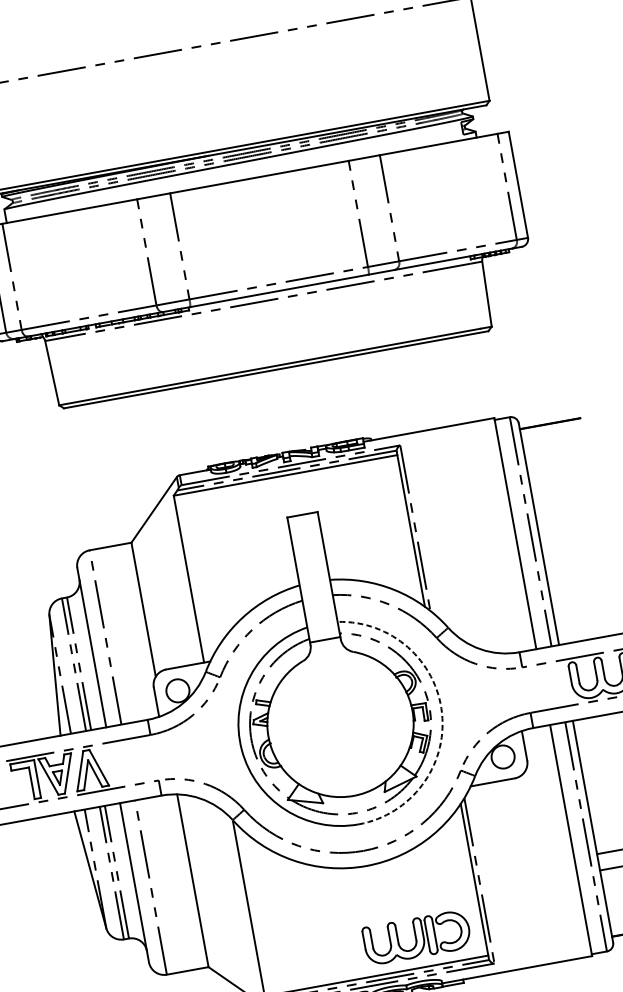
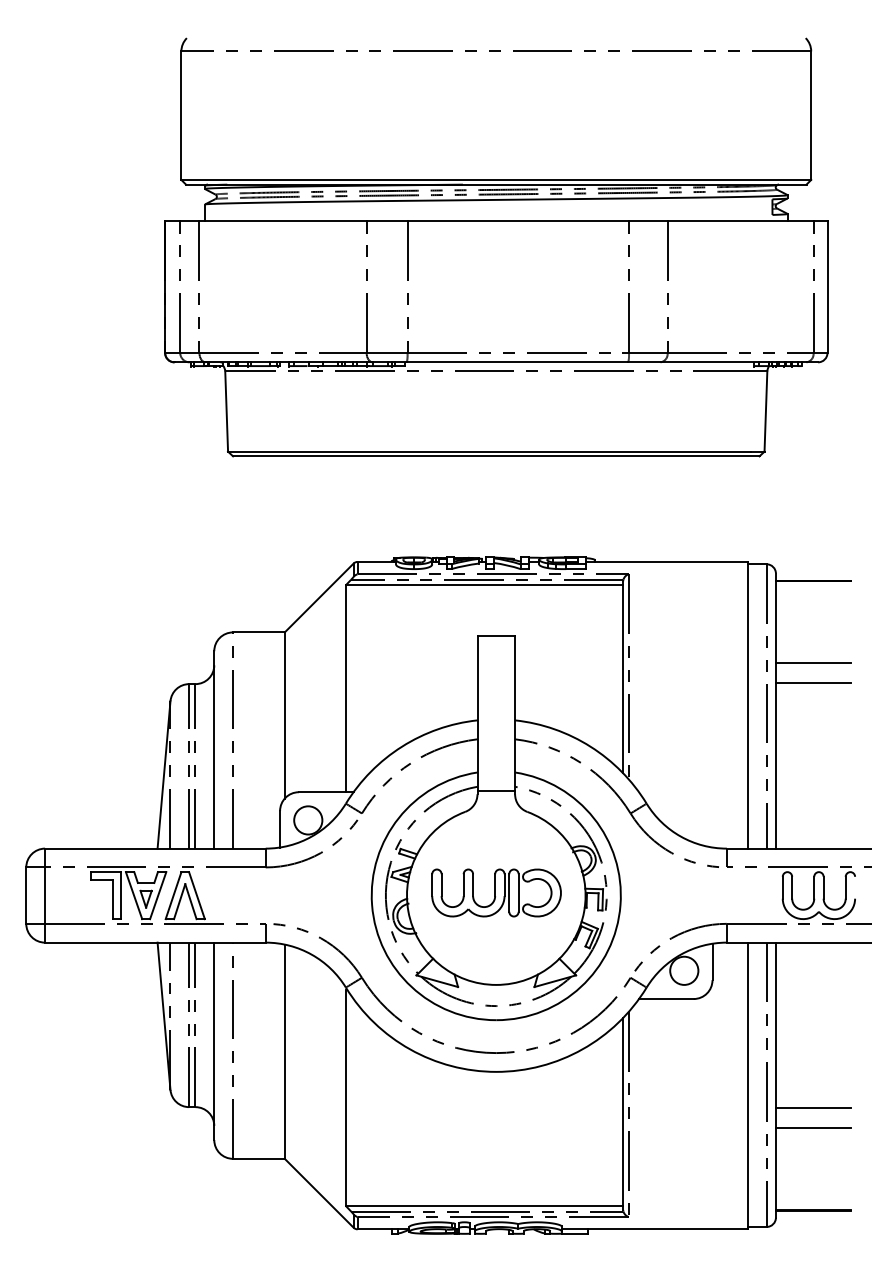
line: (561, 490) -> (812, 663), added
line: (564, 506) -> (812, 683), added
arc: (442, 713) -> (620, 905), dashed -> solid
part: (416, 937) -> (496, 892), moved

